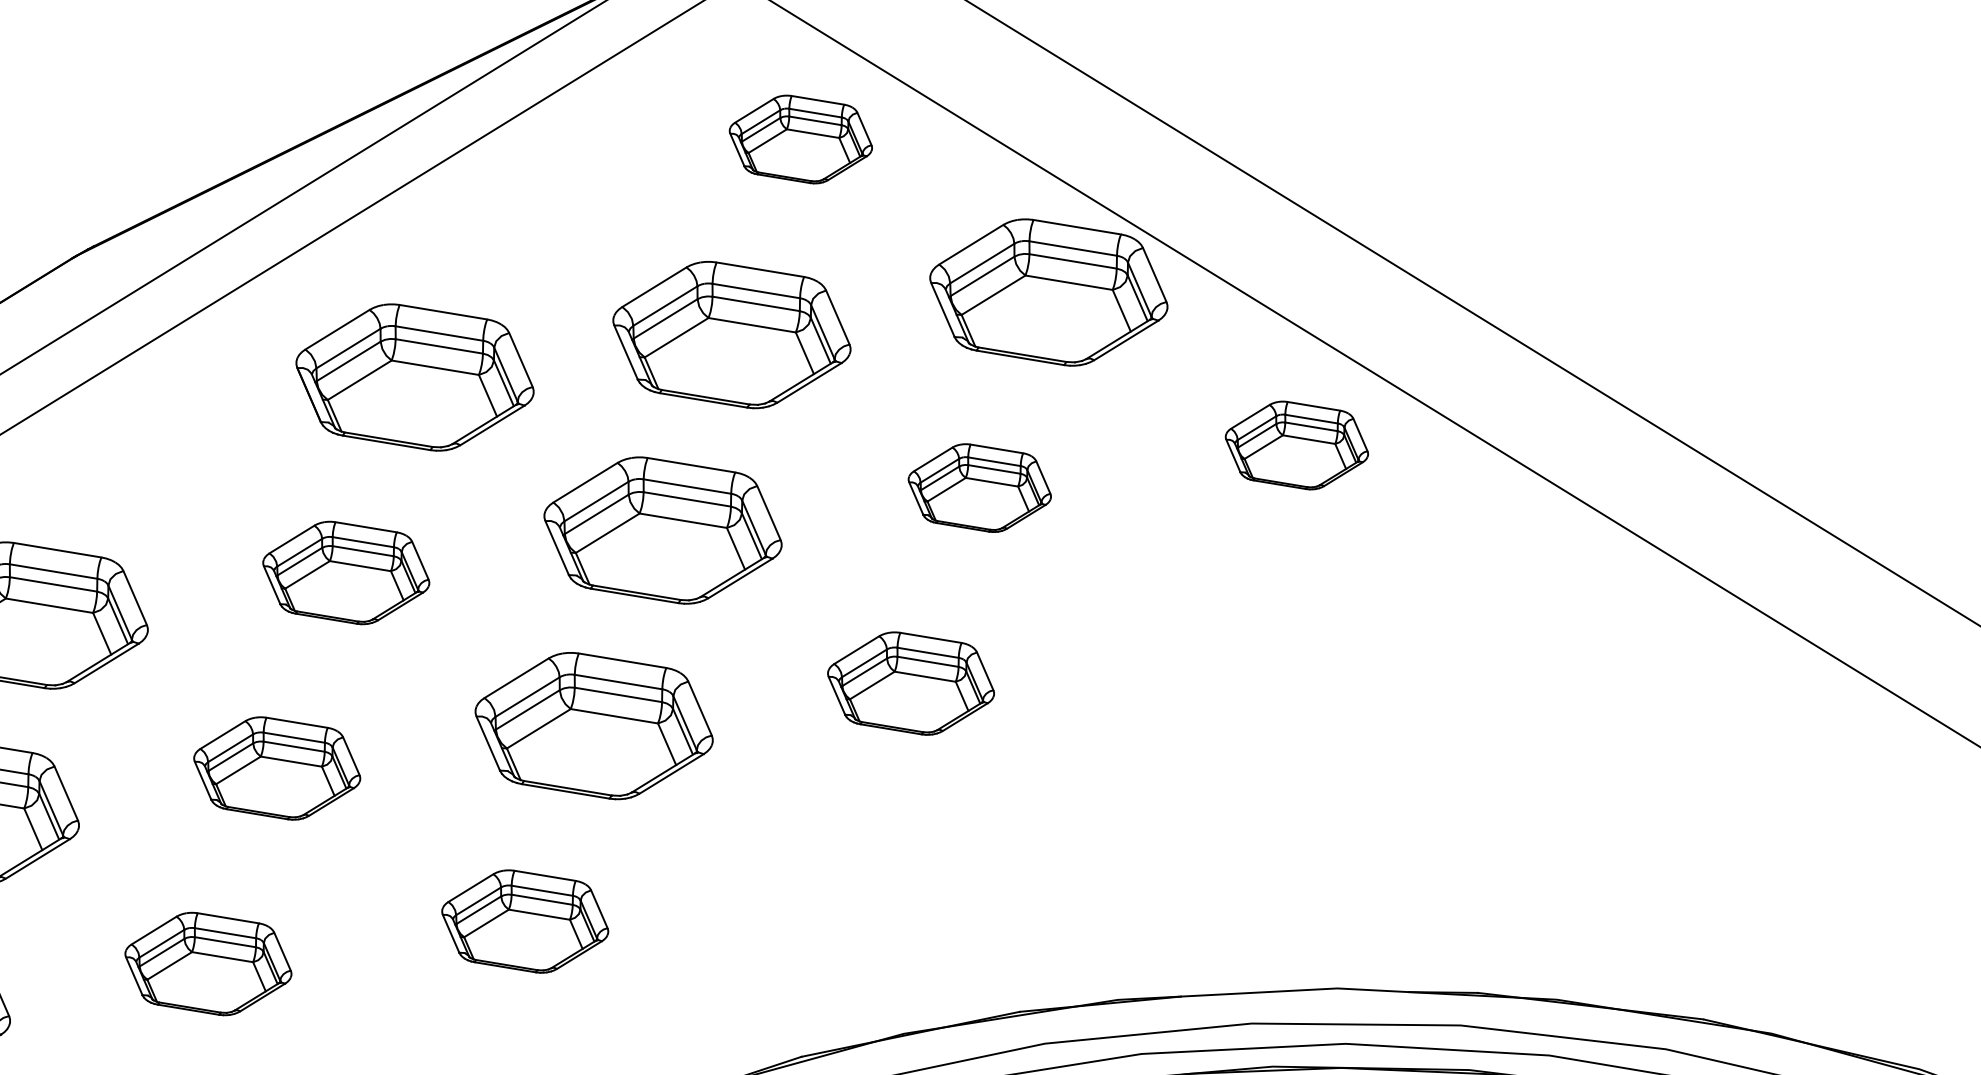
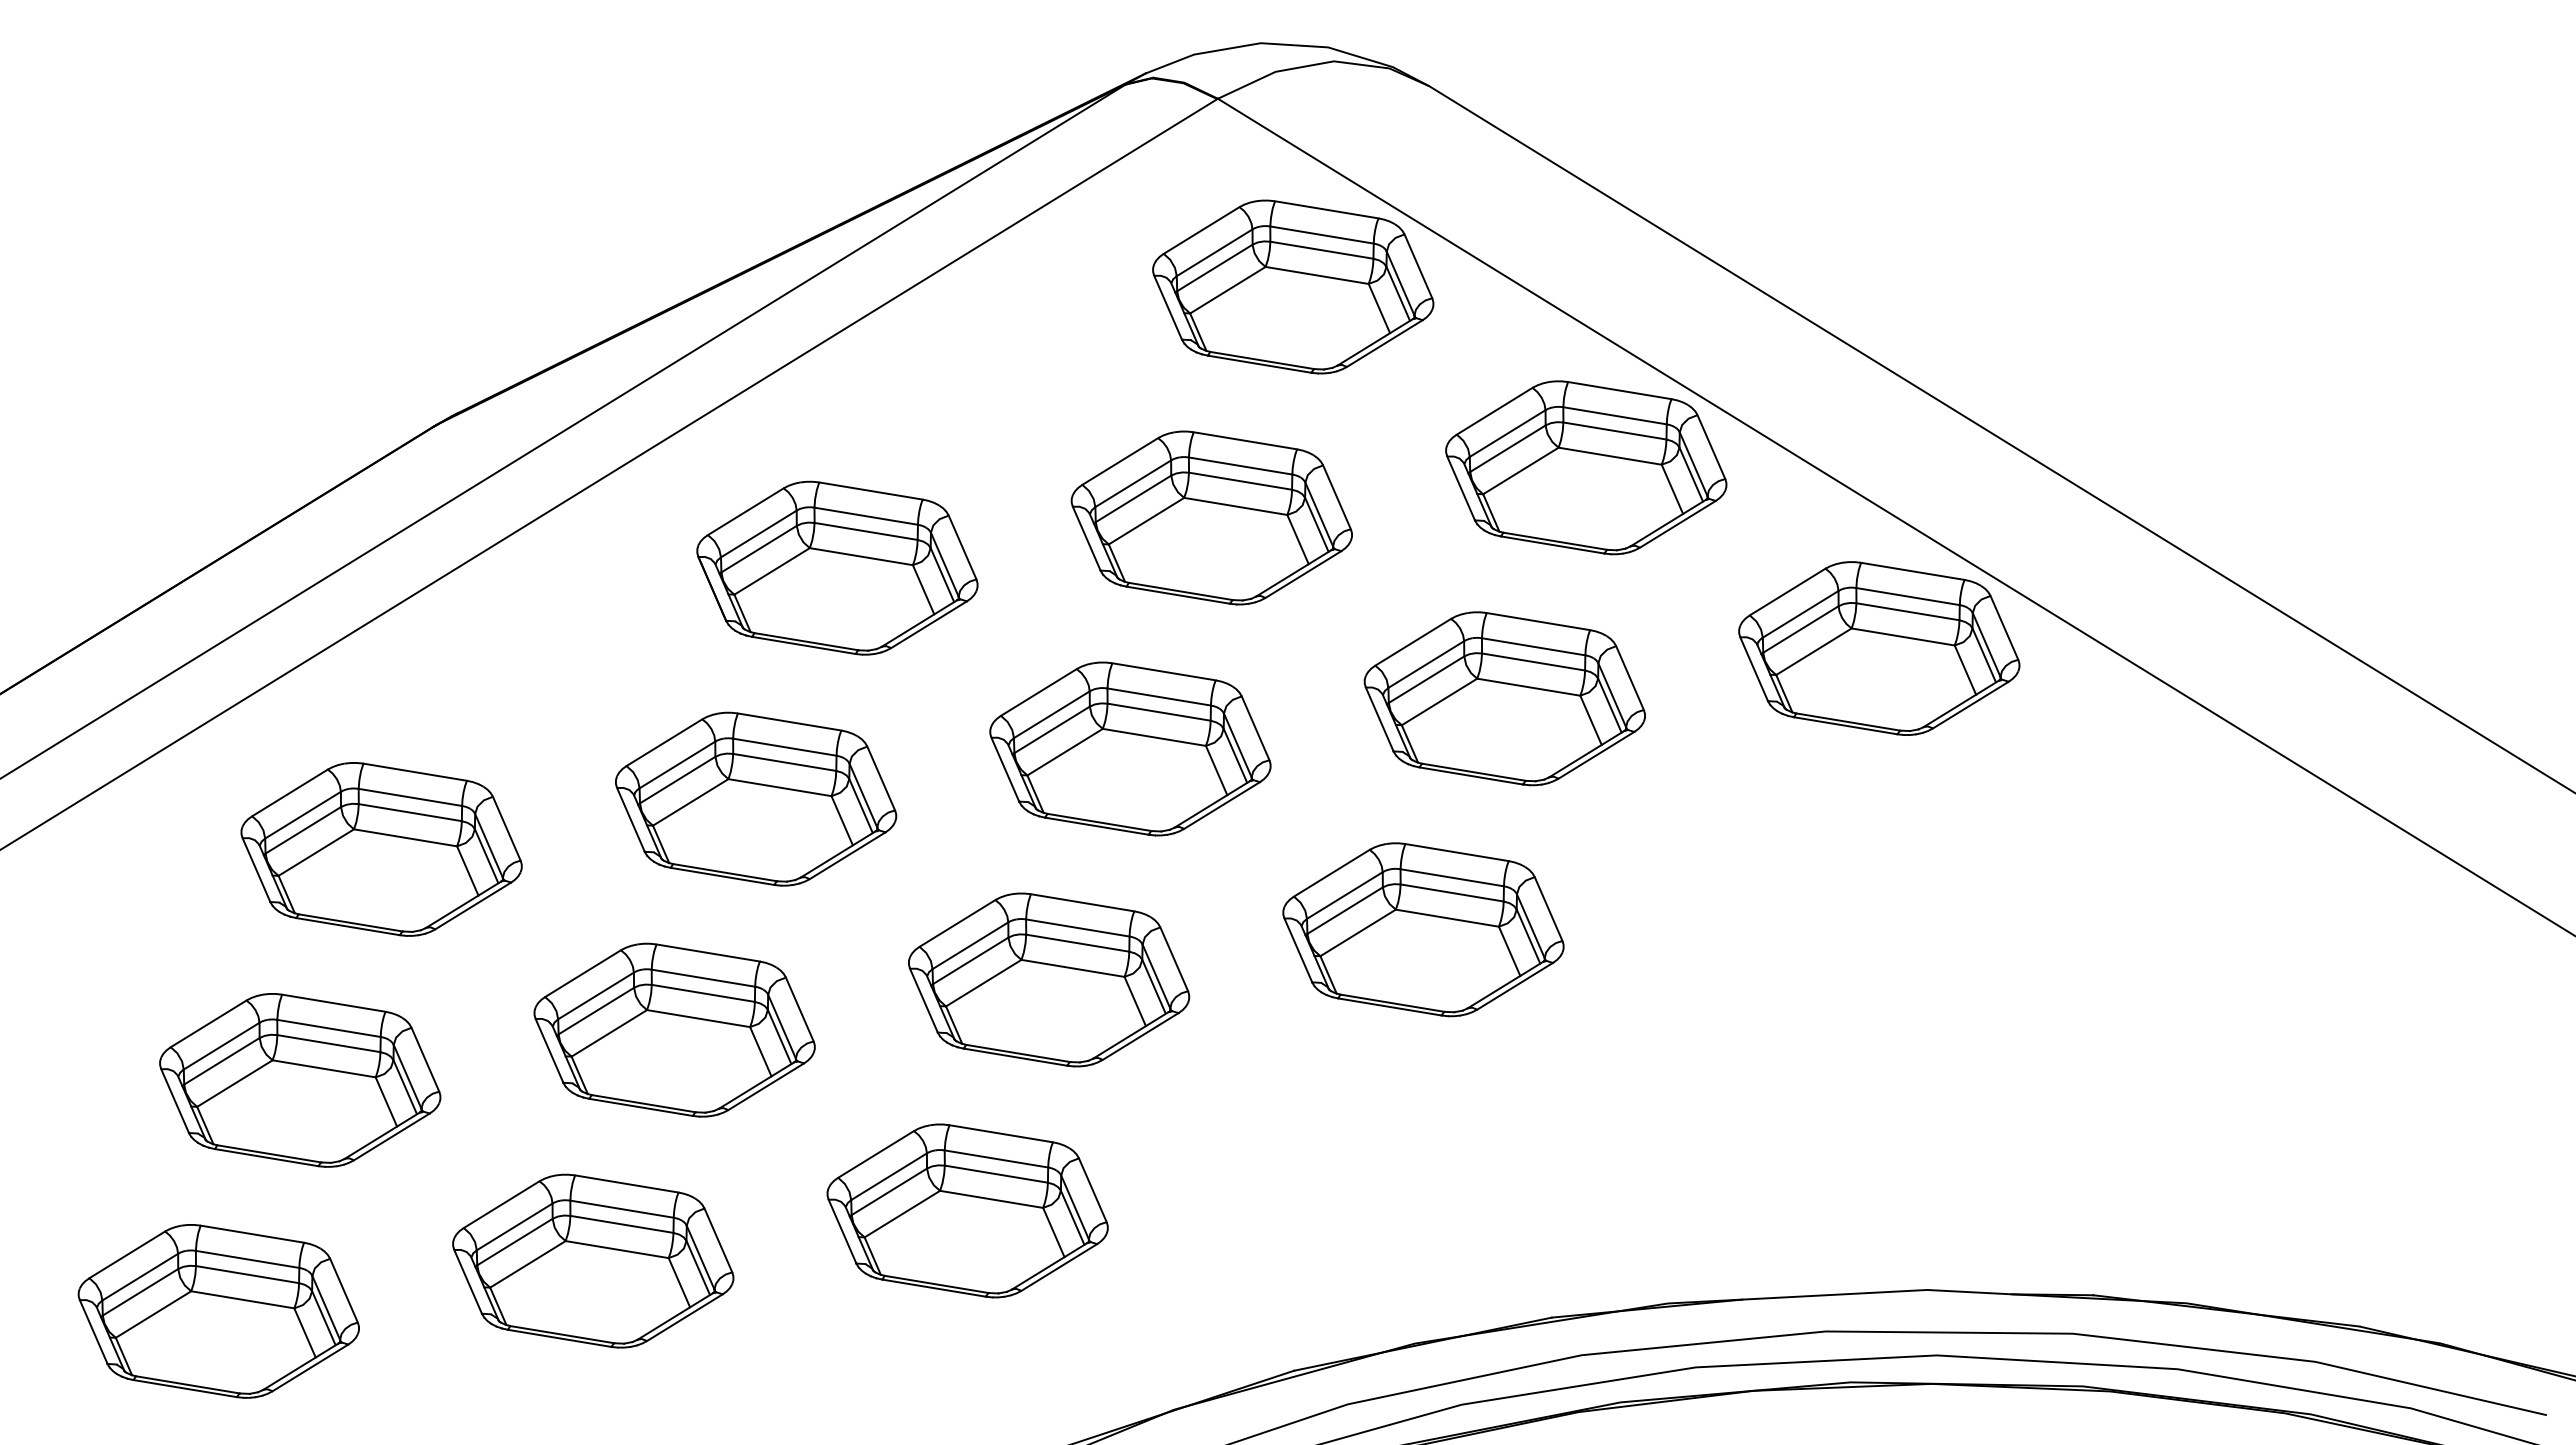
part: (801, 139) -> (1293, 286), size x1.67
part: (1297, 445) -> (1879, 648), size x1.67
part: (979, 487) -> (1504, 698), size x1.67
part: (346, 572) -> (756, 798), size x1.43
part: (911, 683) -> (1423, 929), size x1.43
part: (277, 767) -> (674, 1029), size x1.43
part: (525, 921) -> (967, 1210), size x1.43
part: (208, 963) -> (593, 1260), size x1.43

